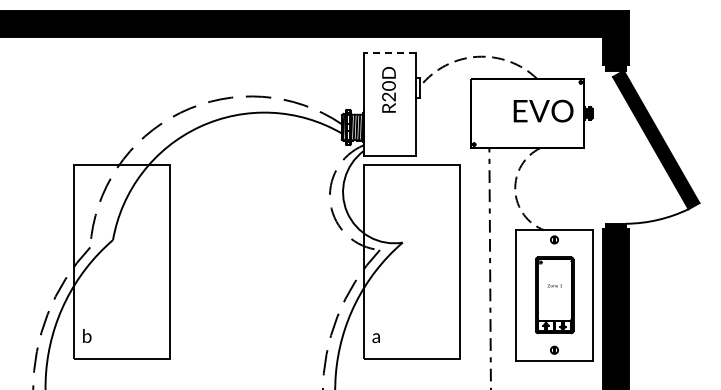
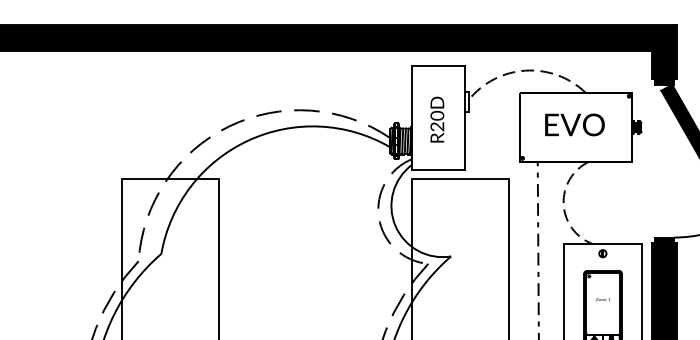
line: (389, 52) -> (437, 66), dashed -> solid
text: (388, 89) -> (436, 119), moved
text: (543, 110) -> (574, 124), moved

